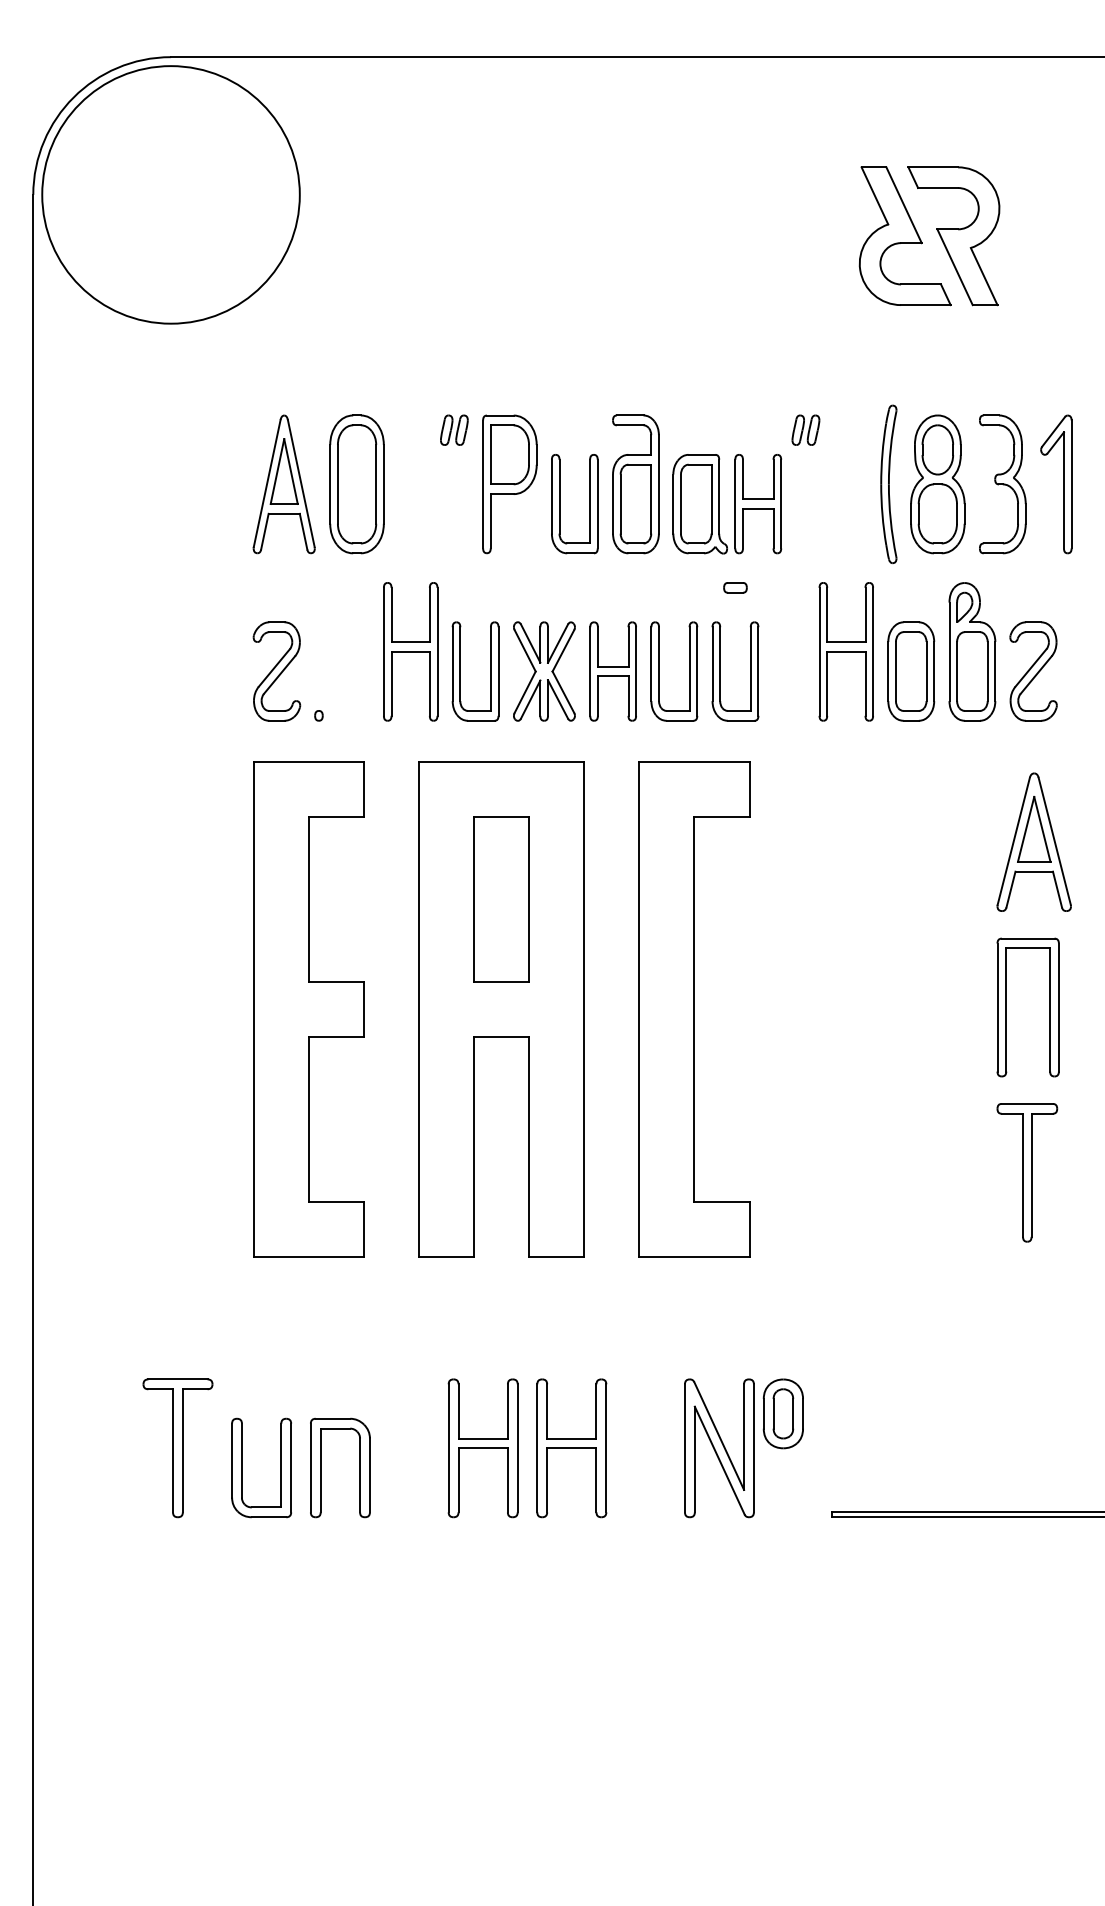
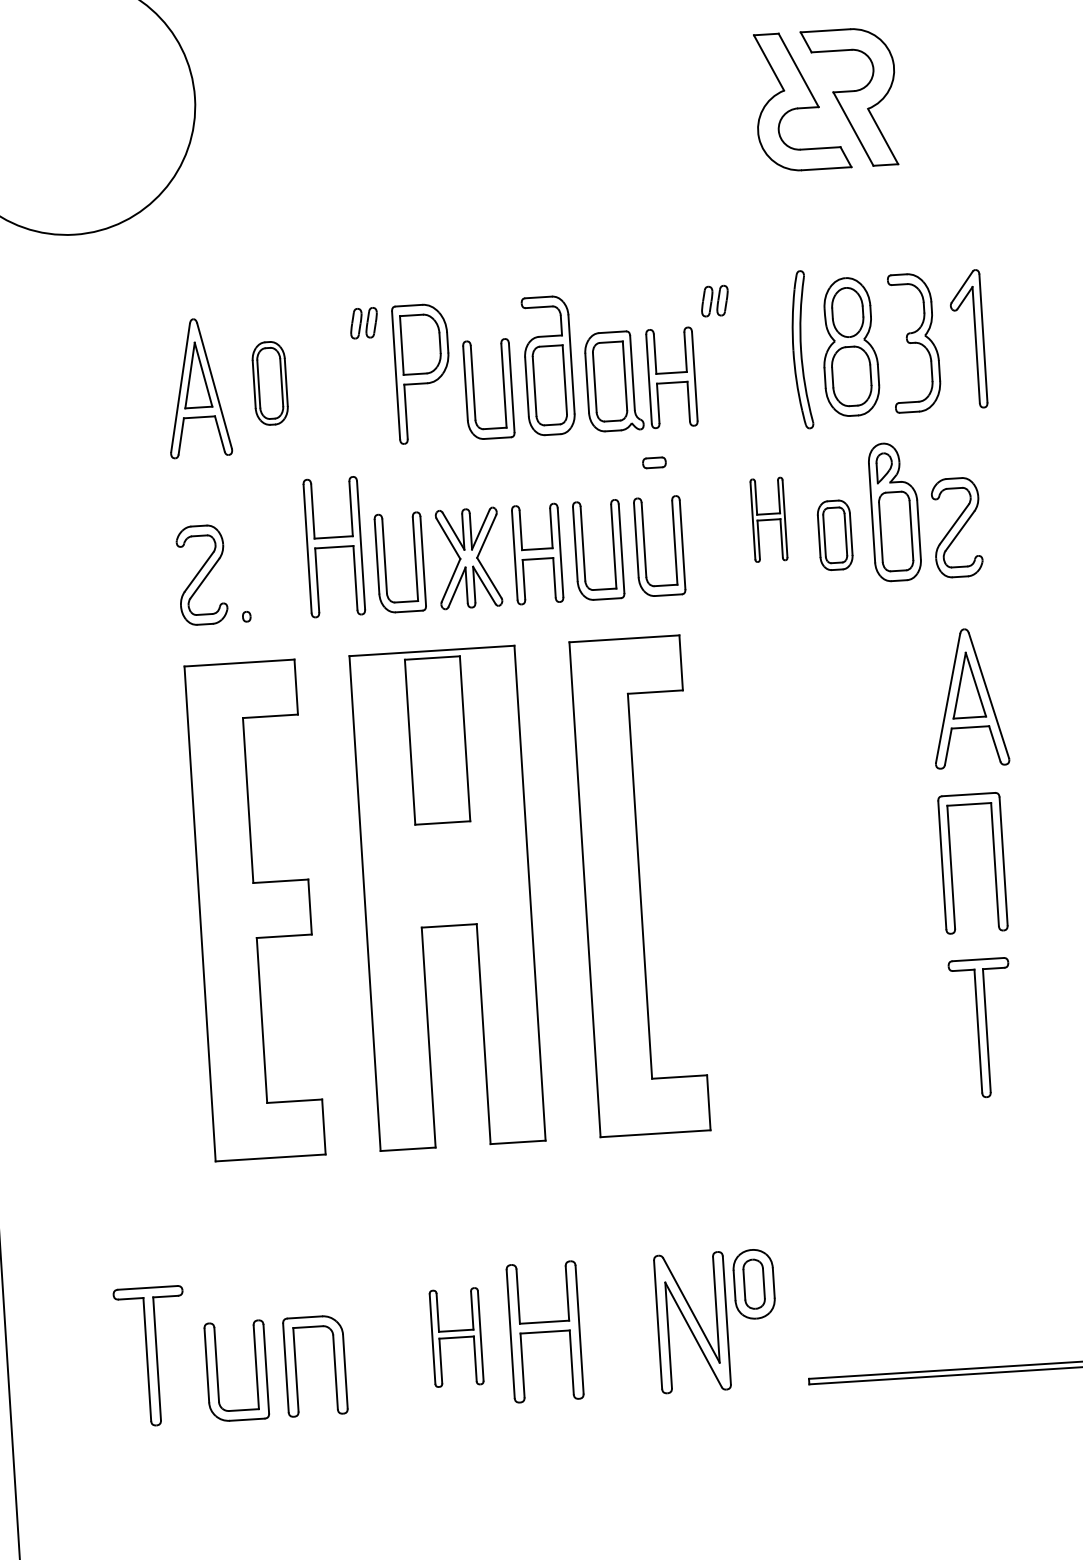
part: (356, 484) -> (269, 383), size x0.6
part: (845, 651) -> (768, 519), size x0.6
part: (911, 671) -> (835, 535), size x0.7
part: (501, 899) -> (437, 740), moved
part: (482, 1448) -> (456, 1337), size x0.7

